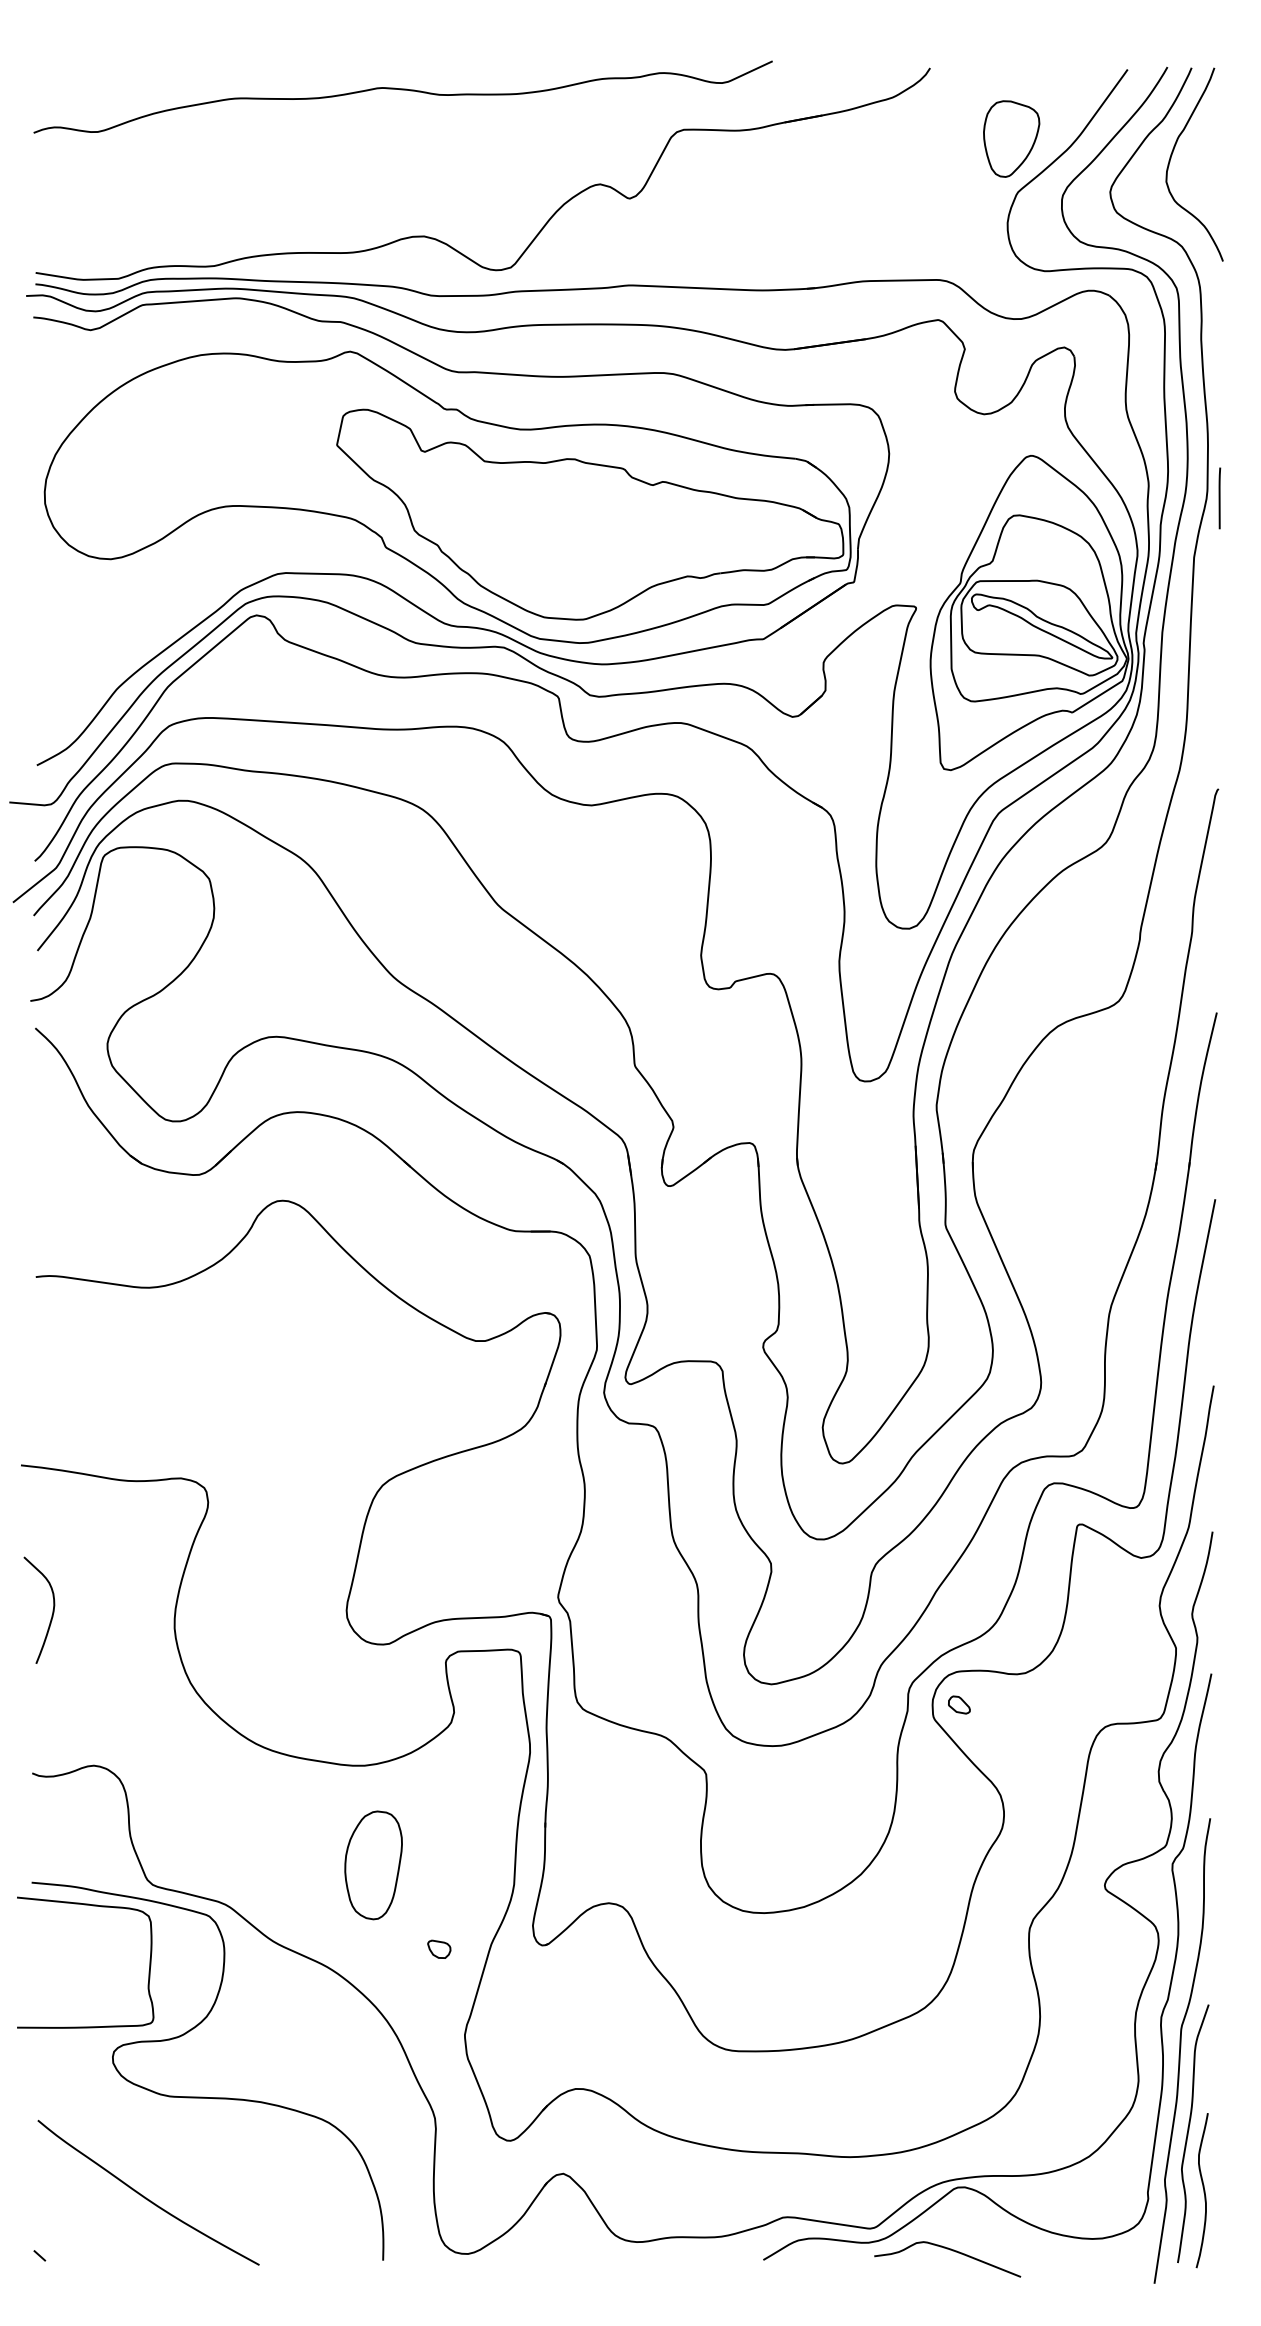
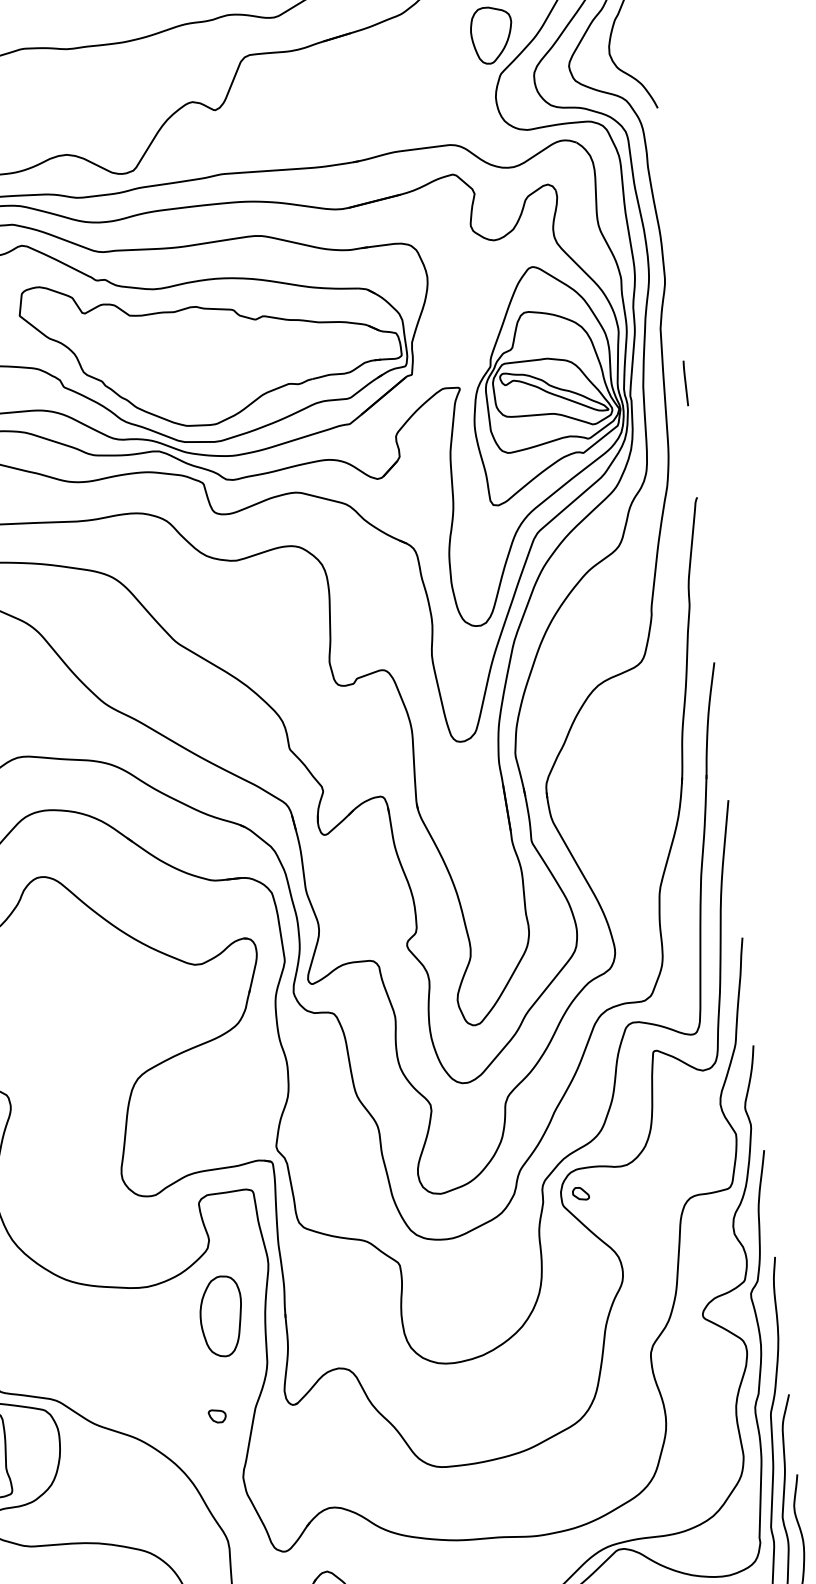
line: (1219, 498) -> (685, 383), moved
part: (373, 1865) -> (221, 1316), moved

